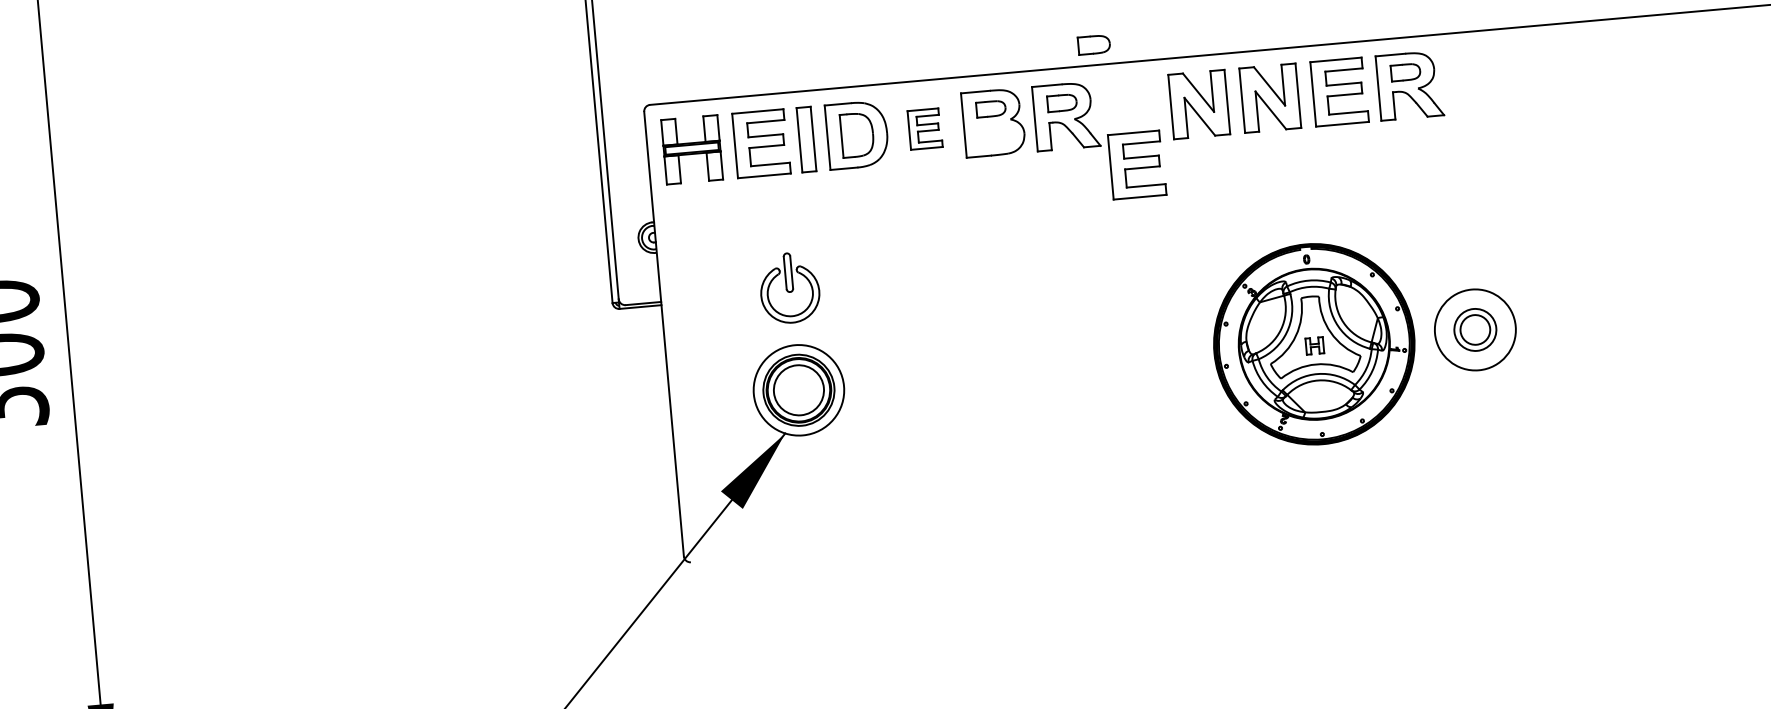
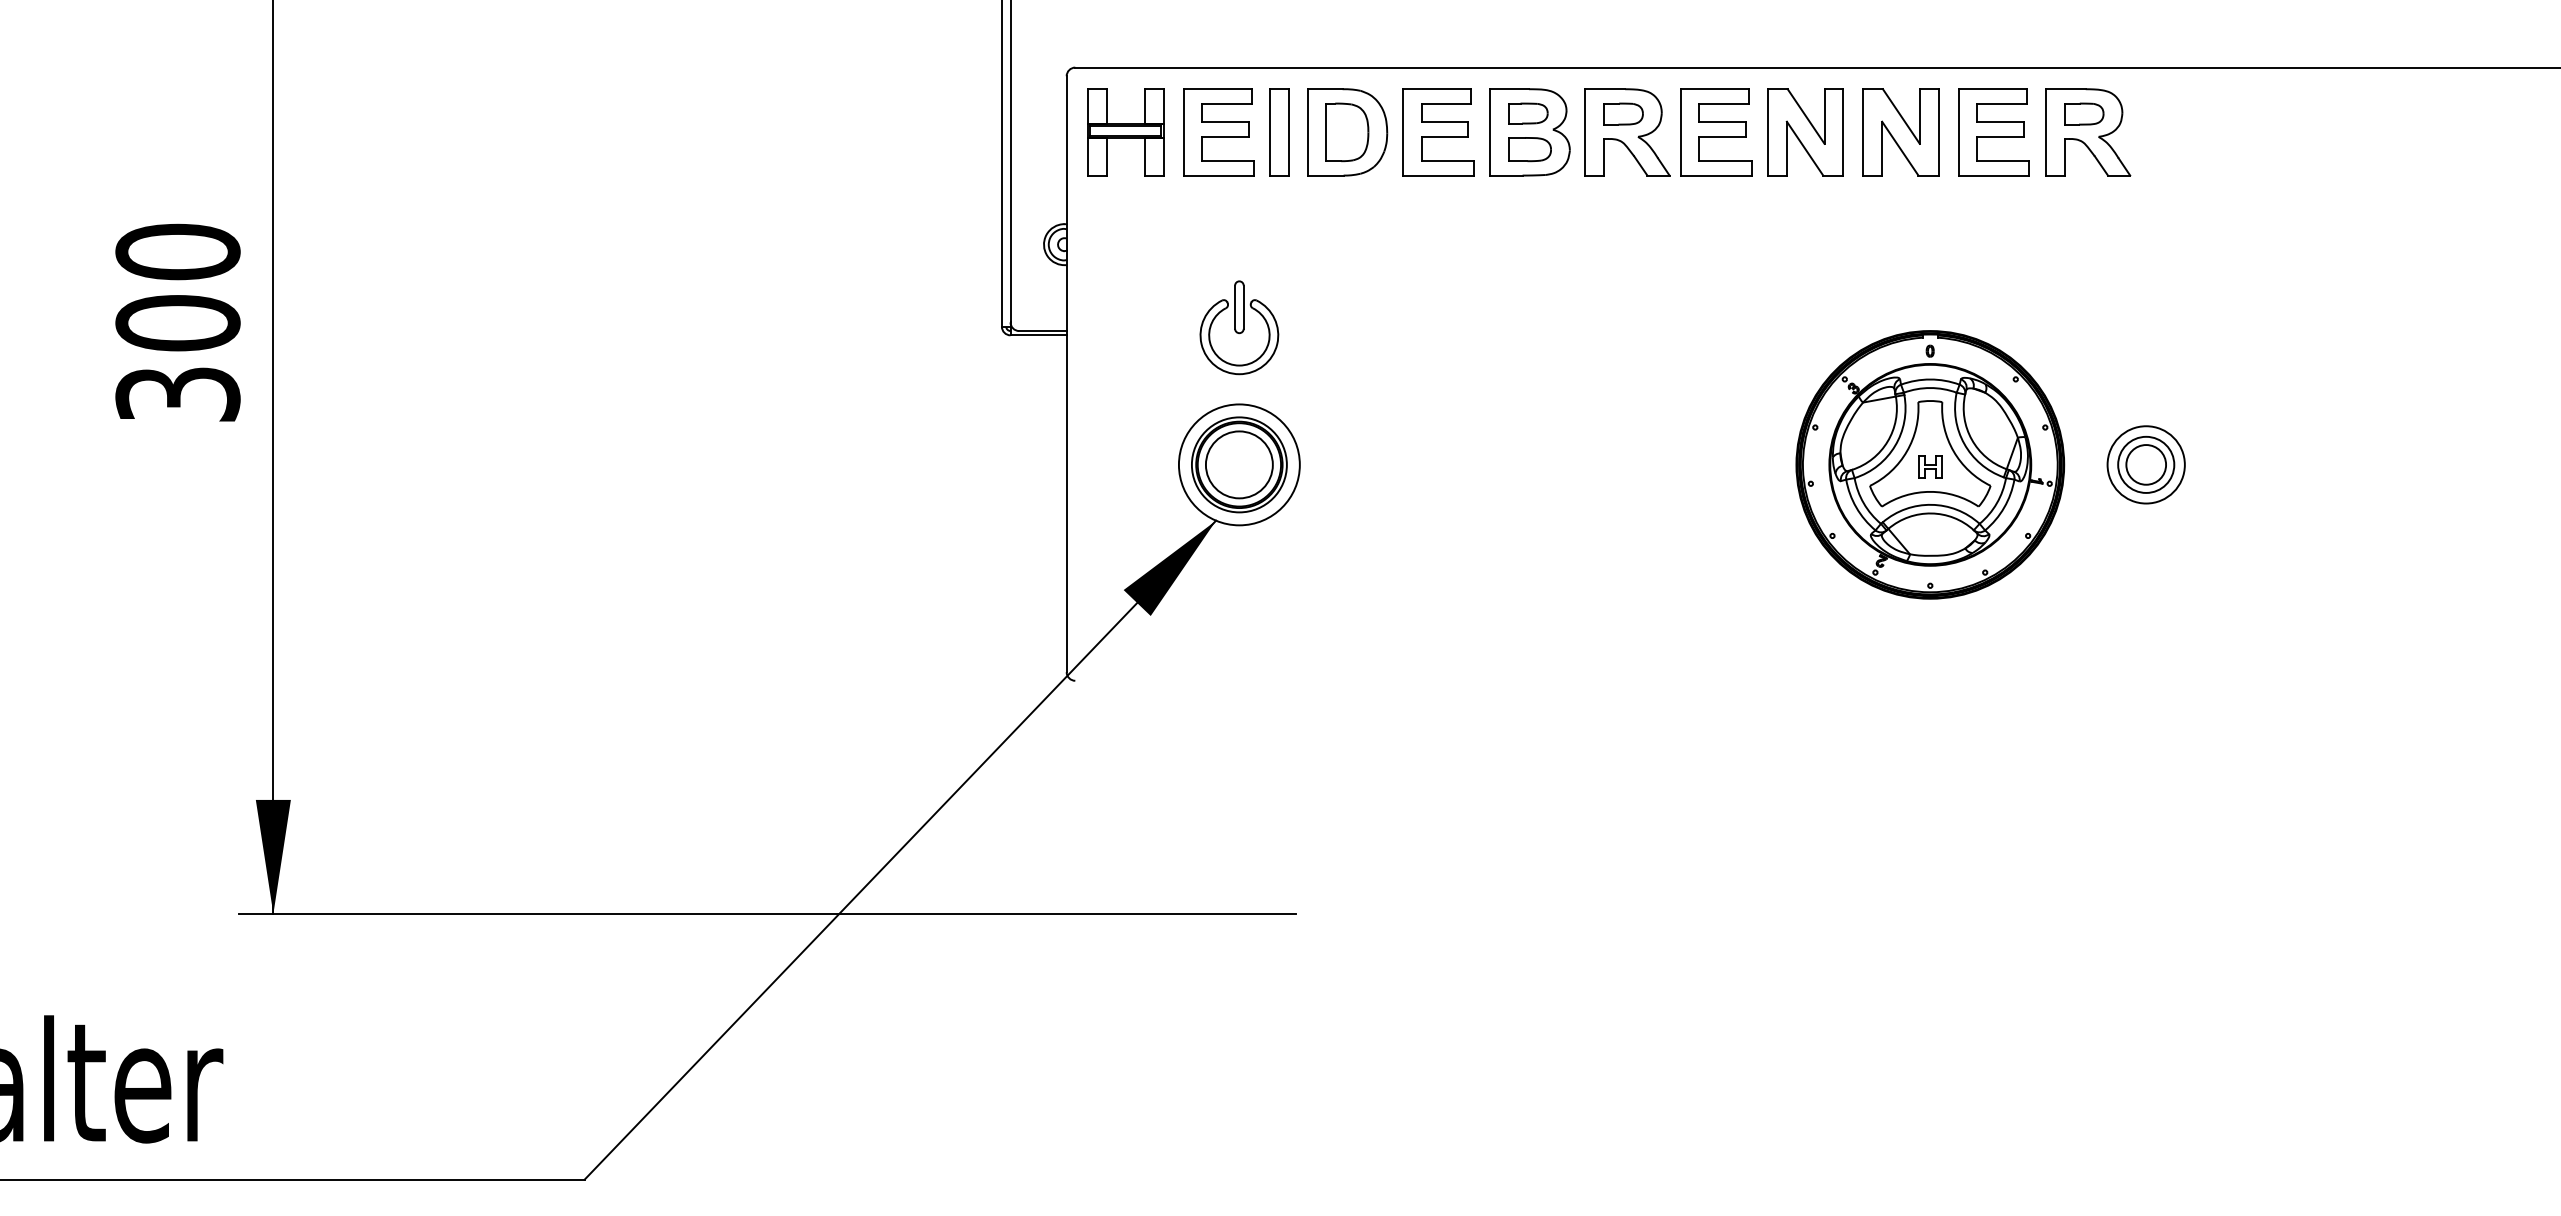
part: (1093, 44) -> (1529, 149), moved
part: (925, 129) -> (1438, 132), size x1.67
part: (1137, 165) -> (1716, 132), moved
circle: (1474, 329) -> (2145, 464), size x0.71

